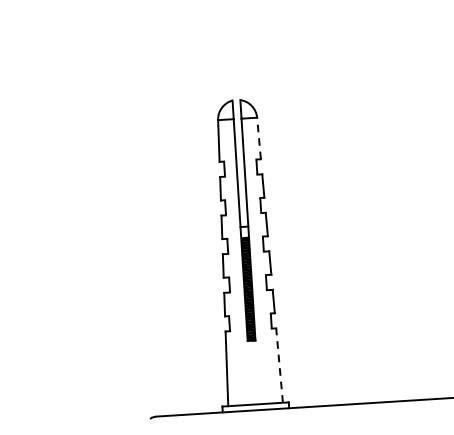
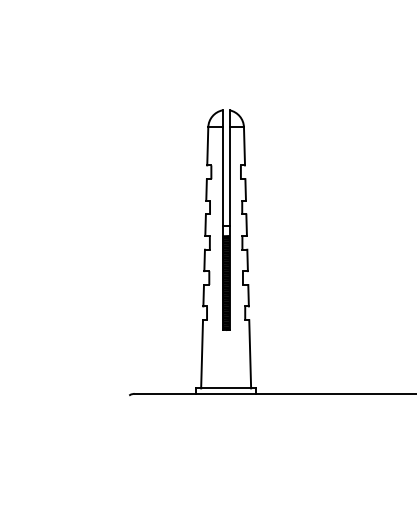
line: (258, 137) -> (244, 145), dashed -> solid
line: (279, 364) -> (250, 353), dashed -> solid

